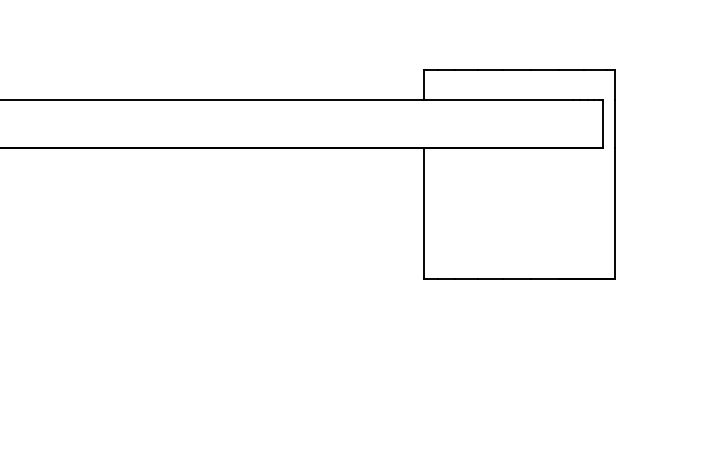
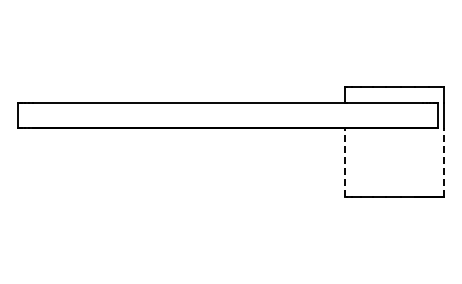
line: (423, 211) -> (344, 161), solid -> dashed
line: (614, 211) -> (444, 161), solid -> dashed

